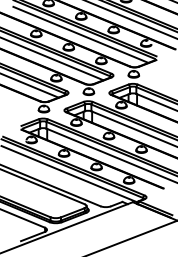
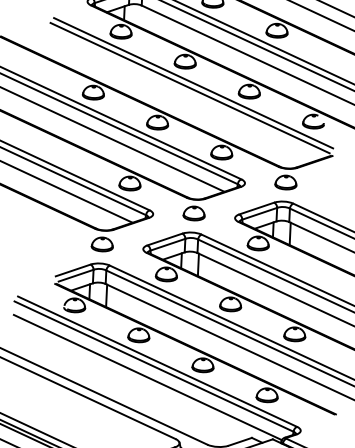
line: (80, 34) -> (182, 97), removed

